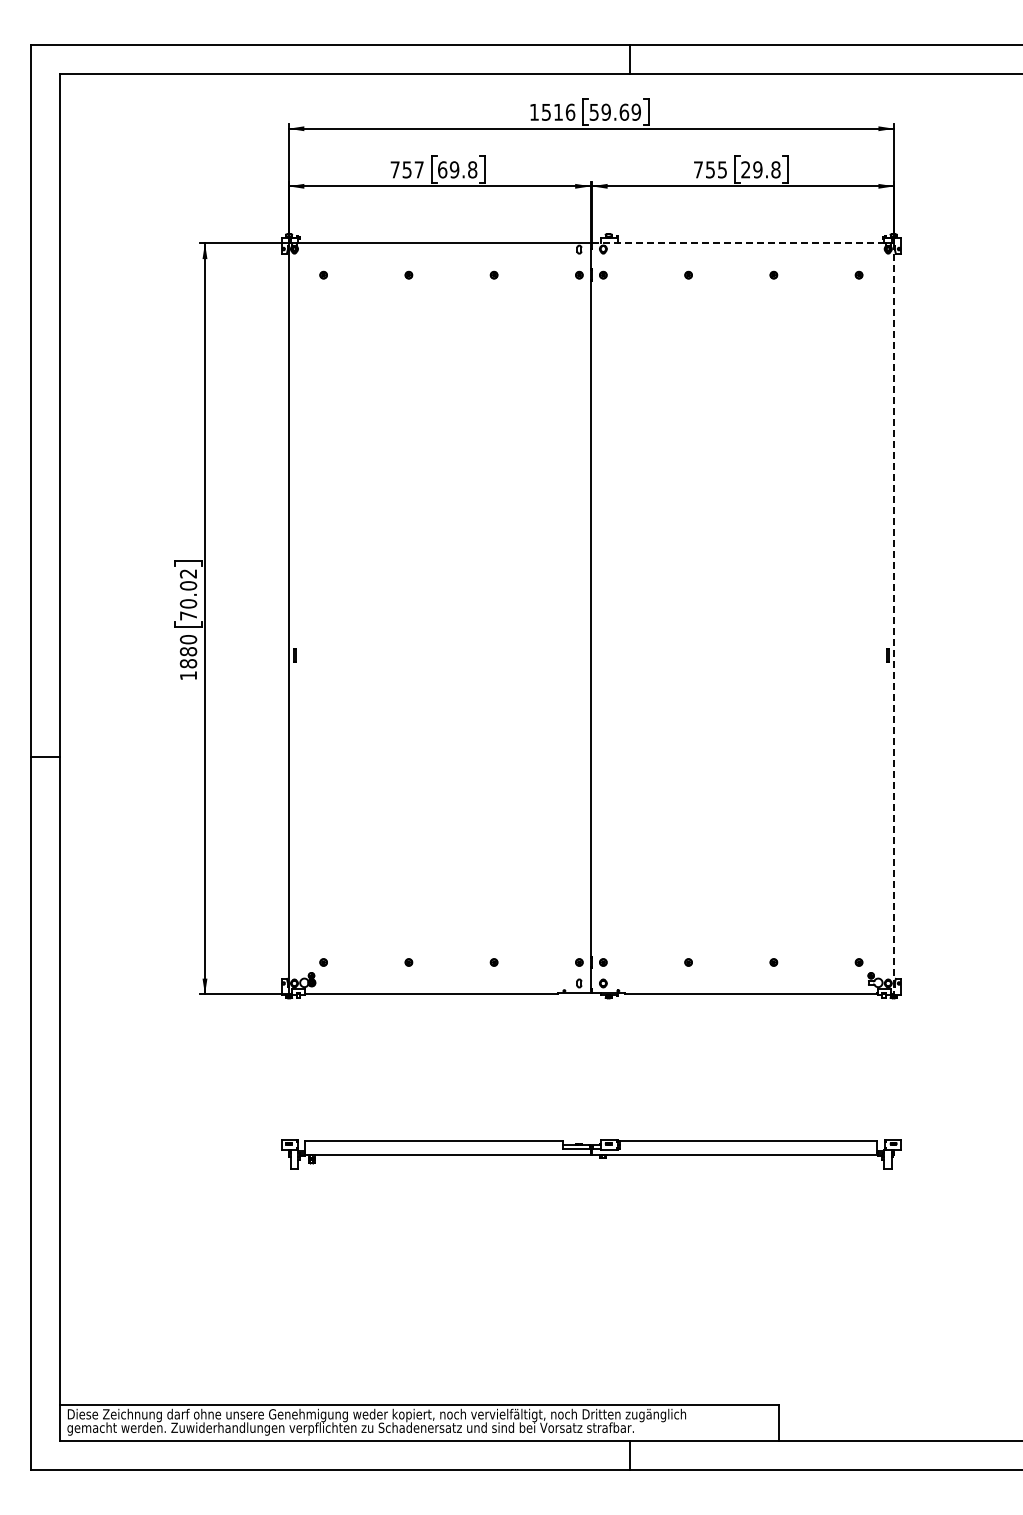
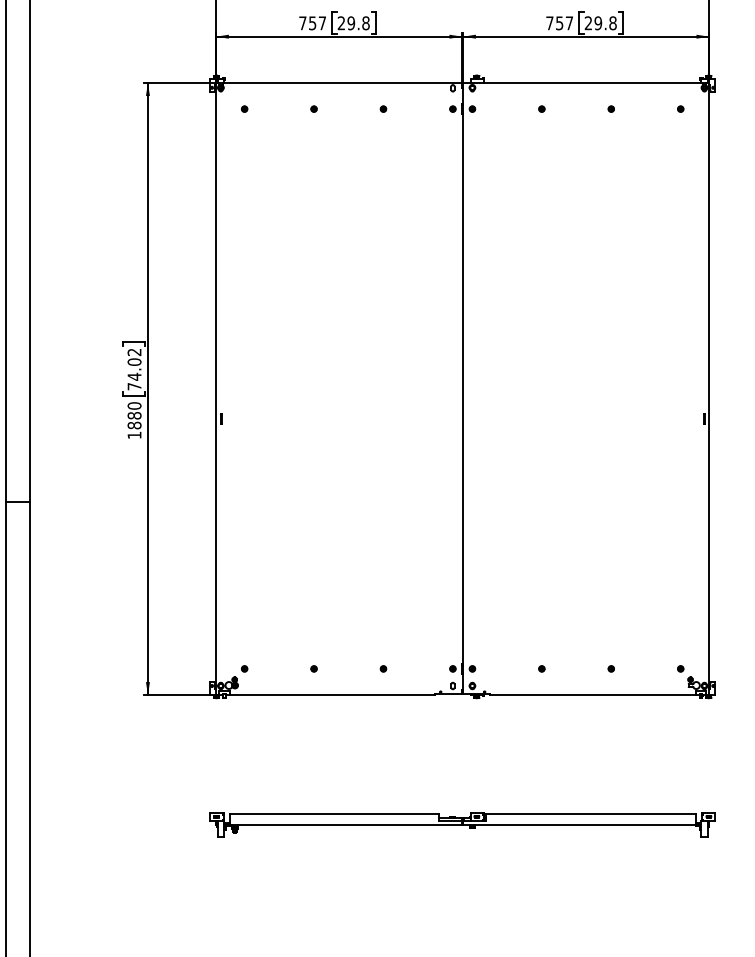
text: (442, 169) -> (341, 23), 69.8 -> 29.8
text: (722, 169) -> (569, 23), 755 -> 757
line: (739, 243) -> (583, 83), dashed -> solid
text: (188, 603) -> (134, 376), 70.02 -> 74.02
line: (894, 618) -> (709, 388), dashed -> solid

